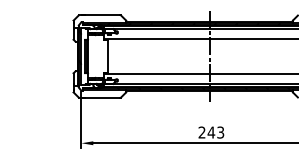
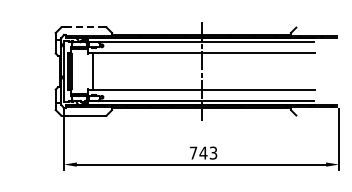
line: (102, 15) -> (86, 27), solid -> dashed
text: (202, 131) -> (193, 152), 243 -> 743

